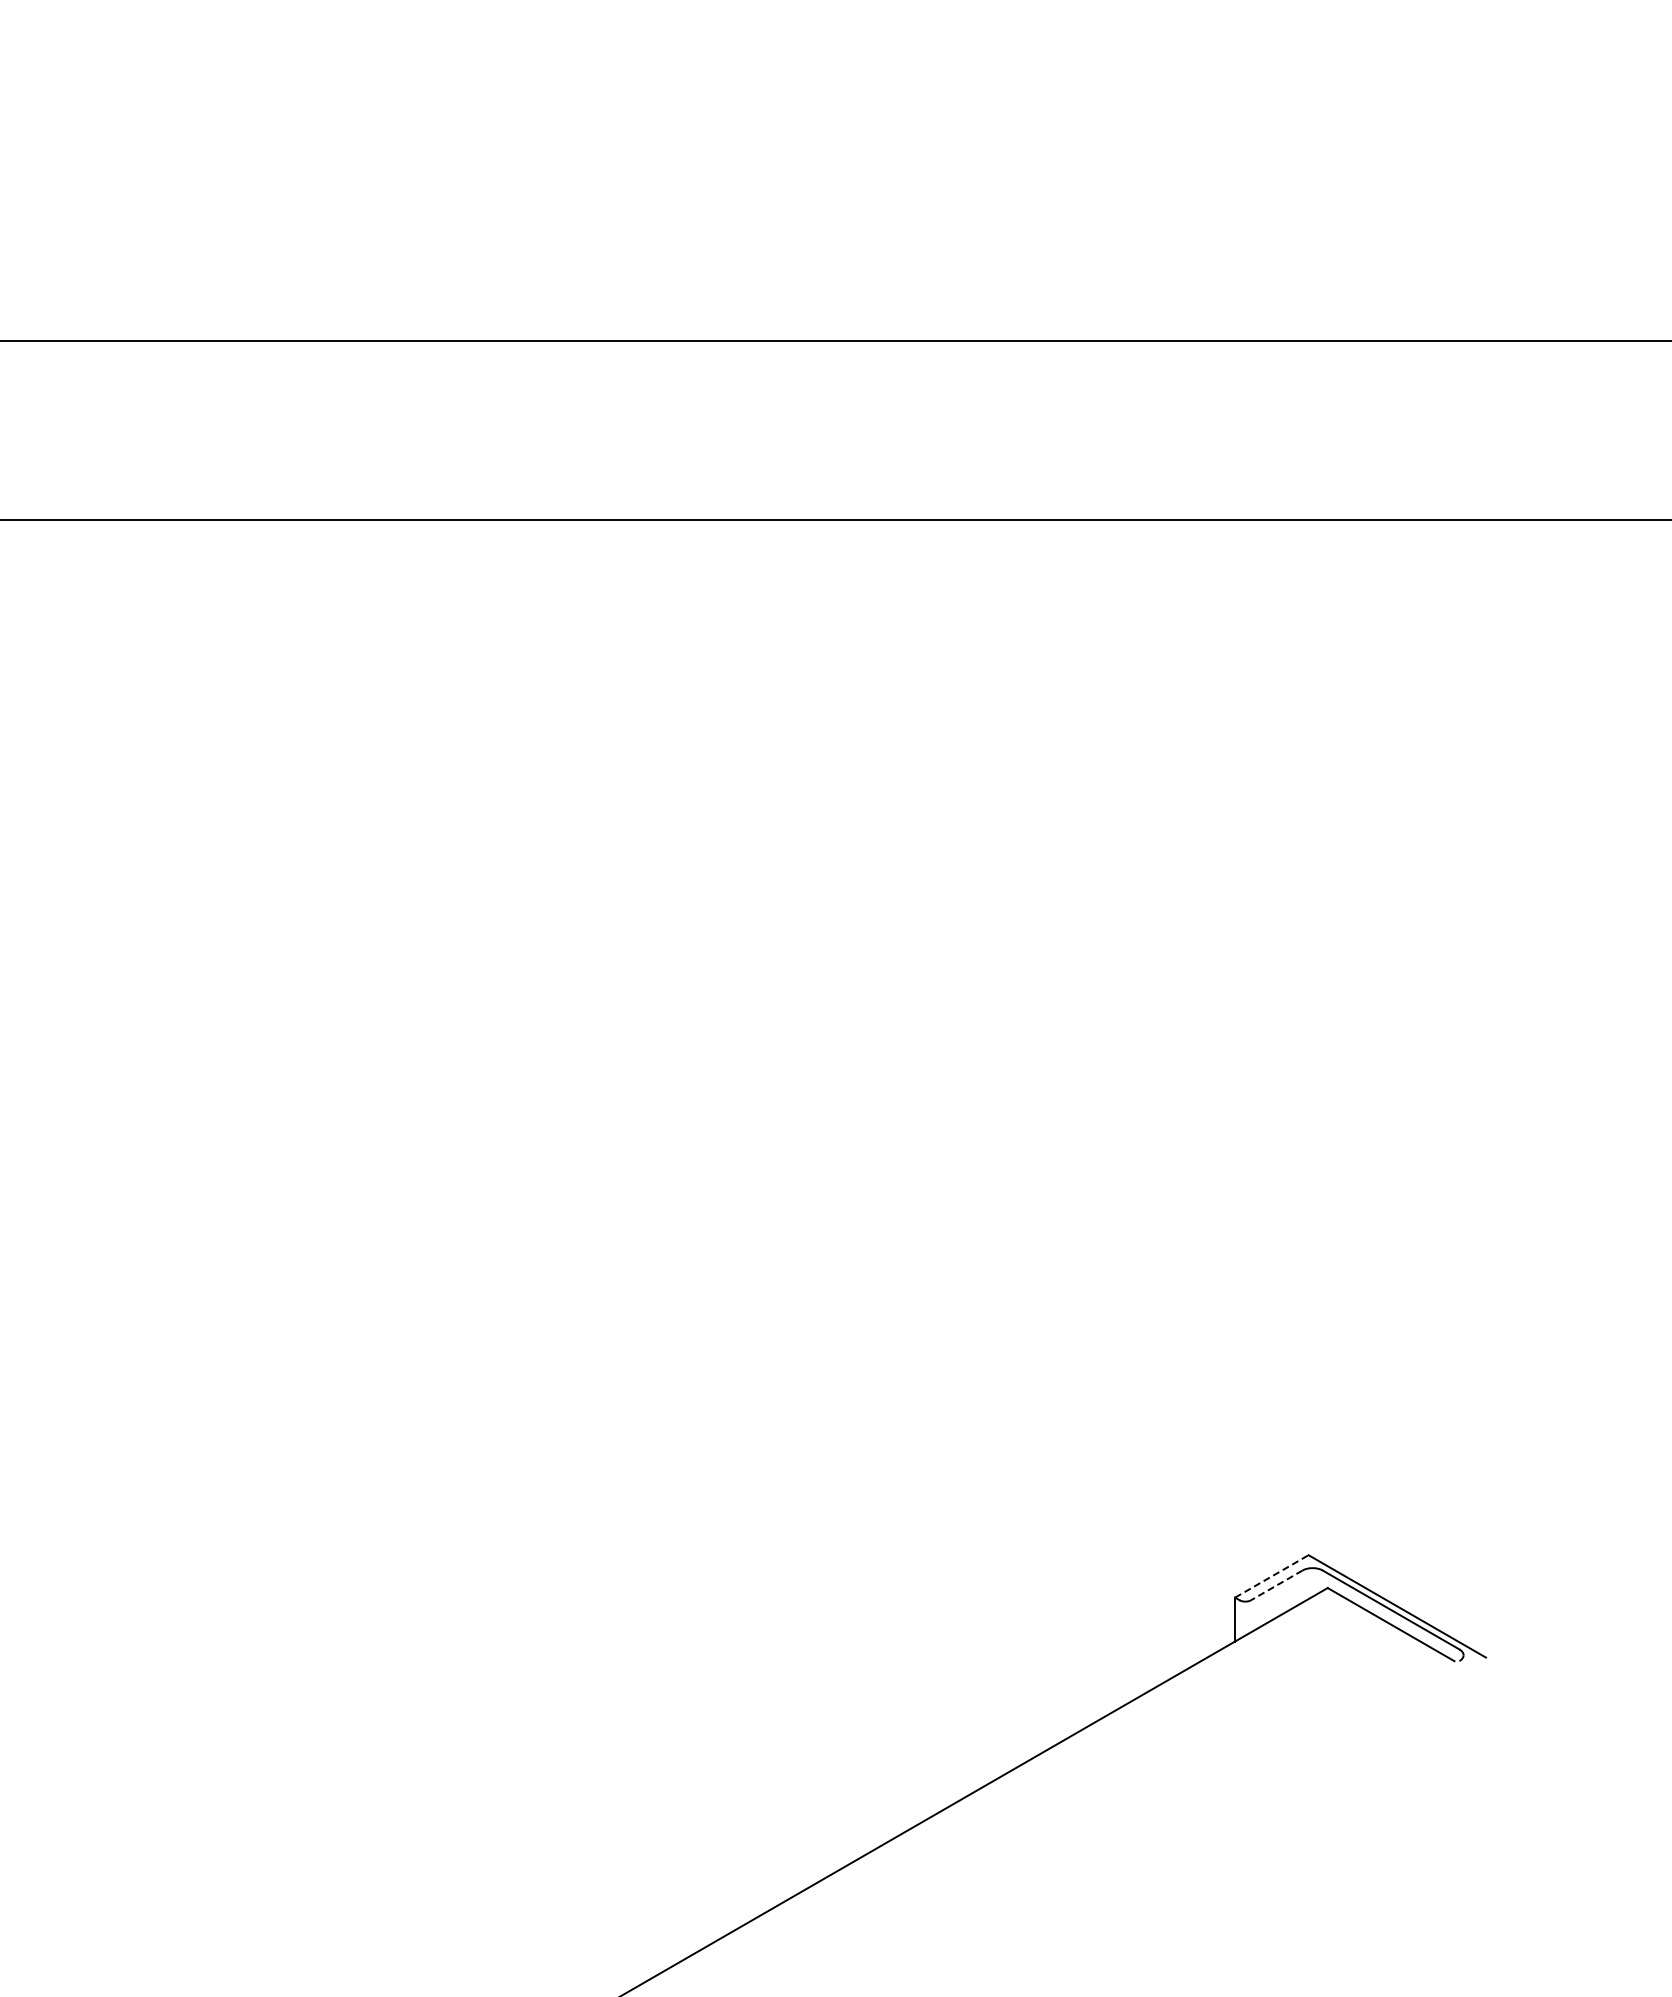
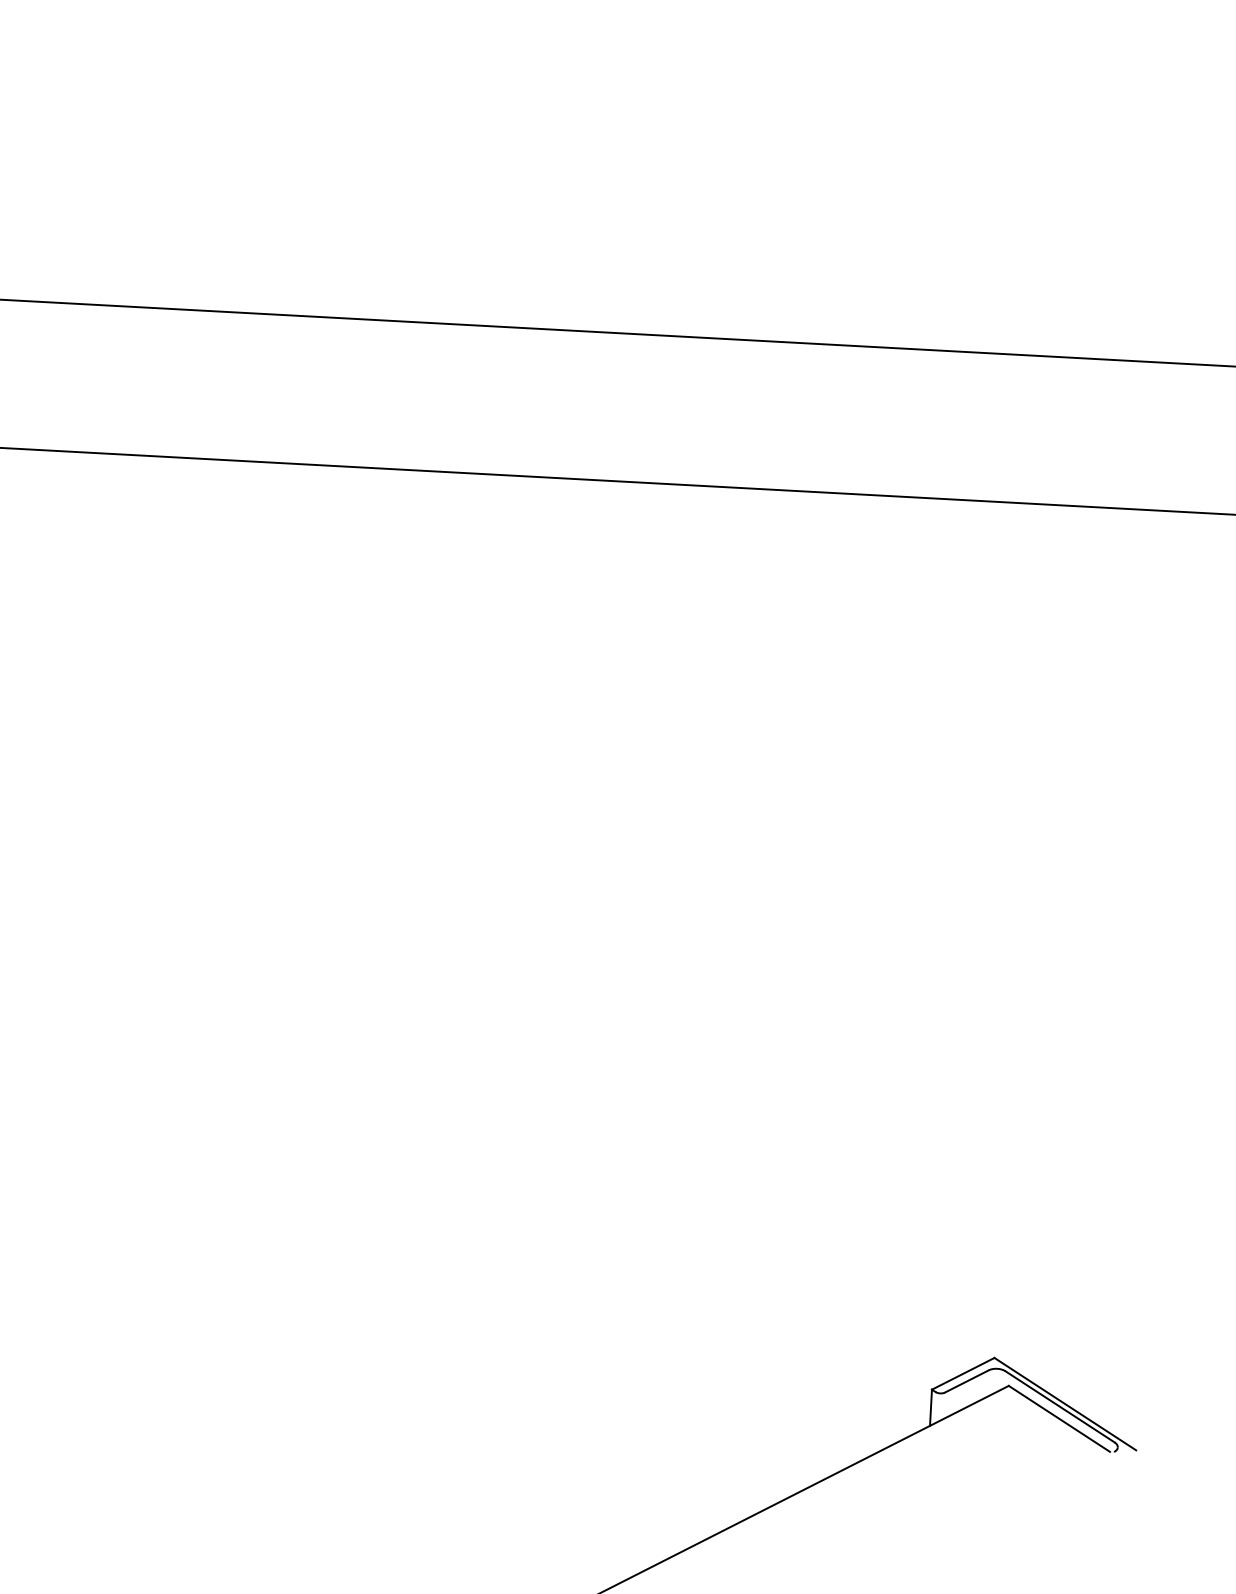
line: (1272, 1576) -> (963, 1373), dashed -> solid
line: (1276, 1585) -> (966, 1381), dashed -> solid

